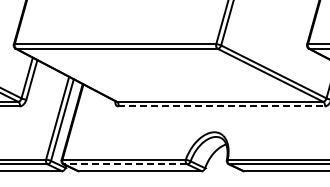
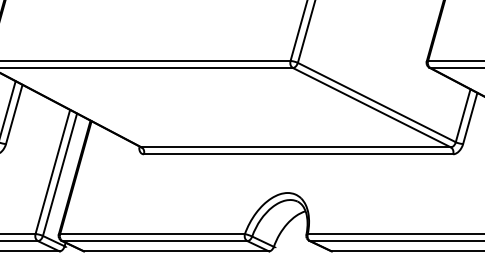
line: (222, 106) -> (299, 154), dashed -> solid
line: (125, 164) -> (154, 241), dashed -> solid

